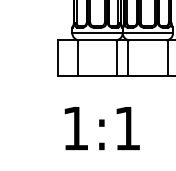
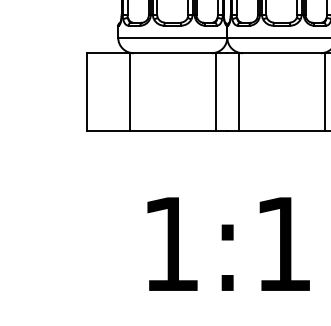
text: (101, 128) -> (226, 244), moved

